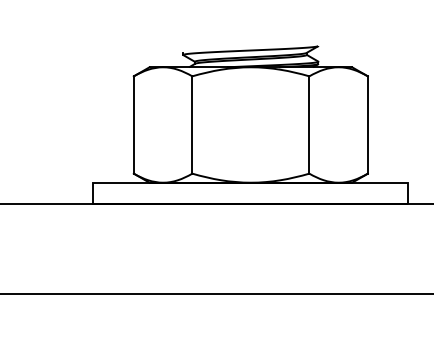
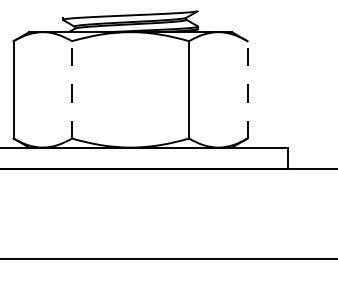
line: (192, 125) -> (72, 90), solid -> dashed
line: (367, 125) -> (247, 90), solid -> dashed

